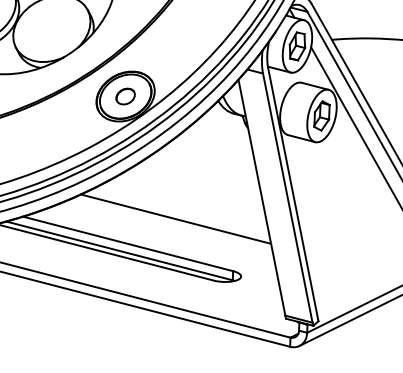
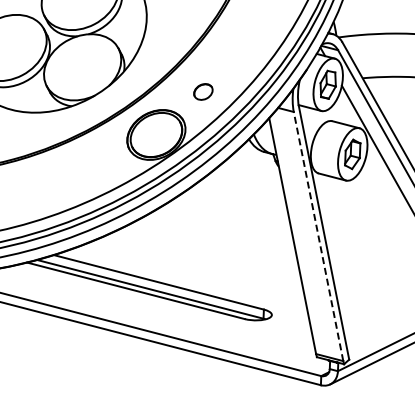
part: (125, 96) -> (203, 91), moved
line: (287, 198) -> (318, 236), solid -> dashed
line: (175, 219) -> (206, 257), removed

